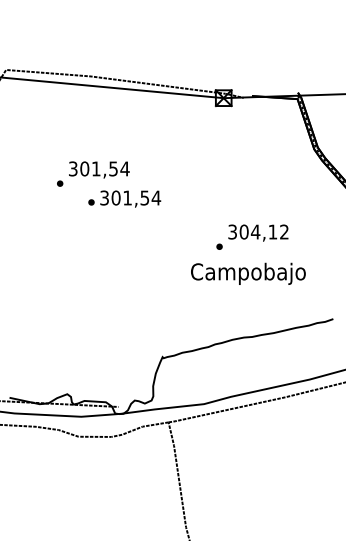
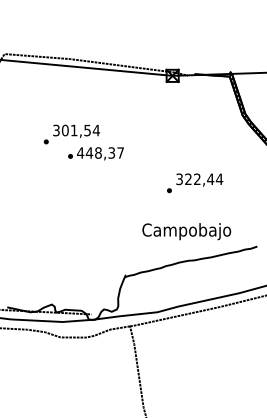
text: (130, 197) -> (100, 152), 301,54 -> 448,37
text: (264, 232) -> (204, 179), 304,12 -> 322,44
text: (248, 273) -> (186, 231), moved

